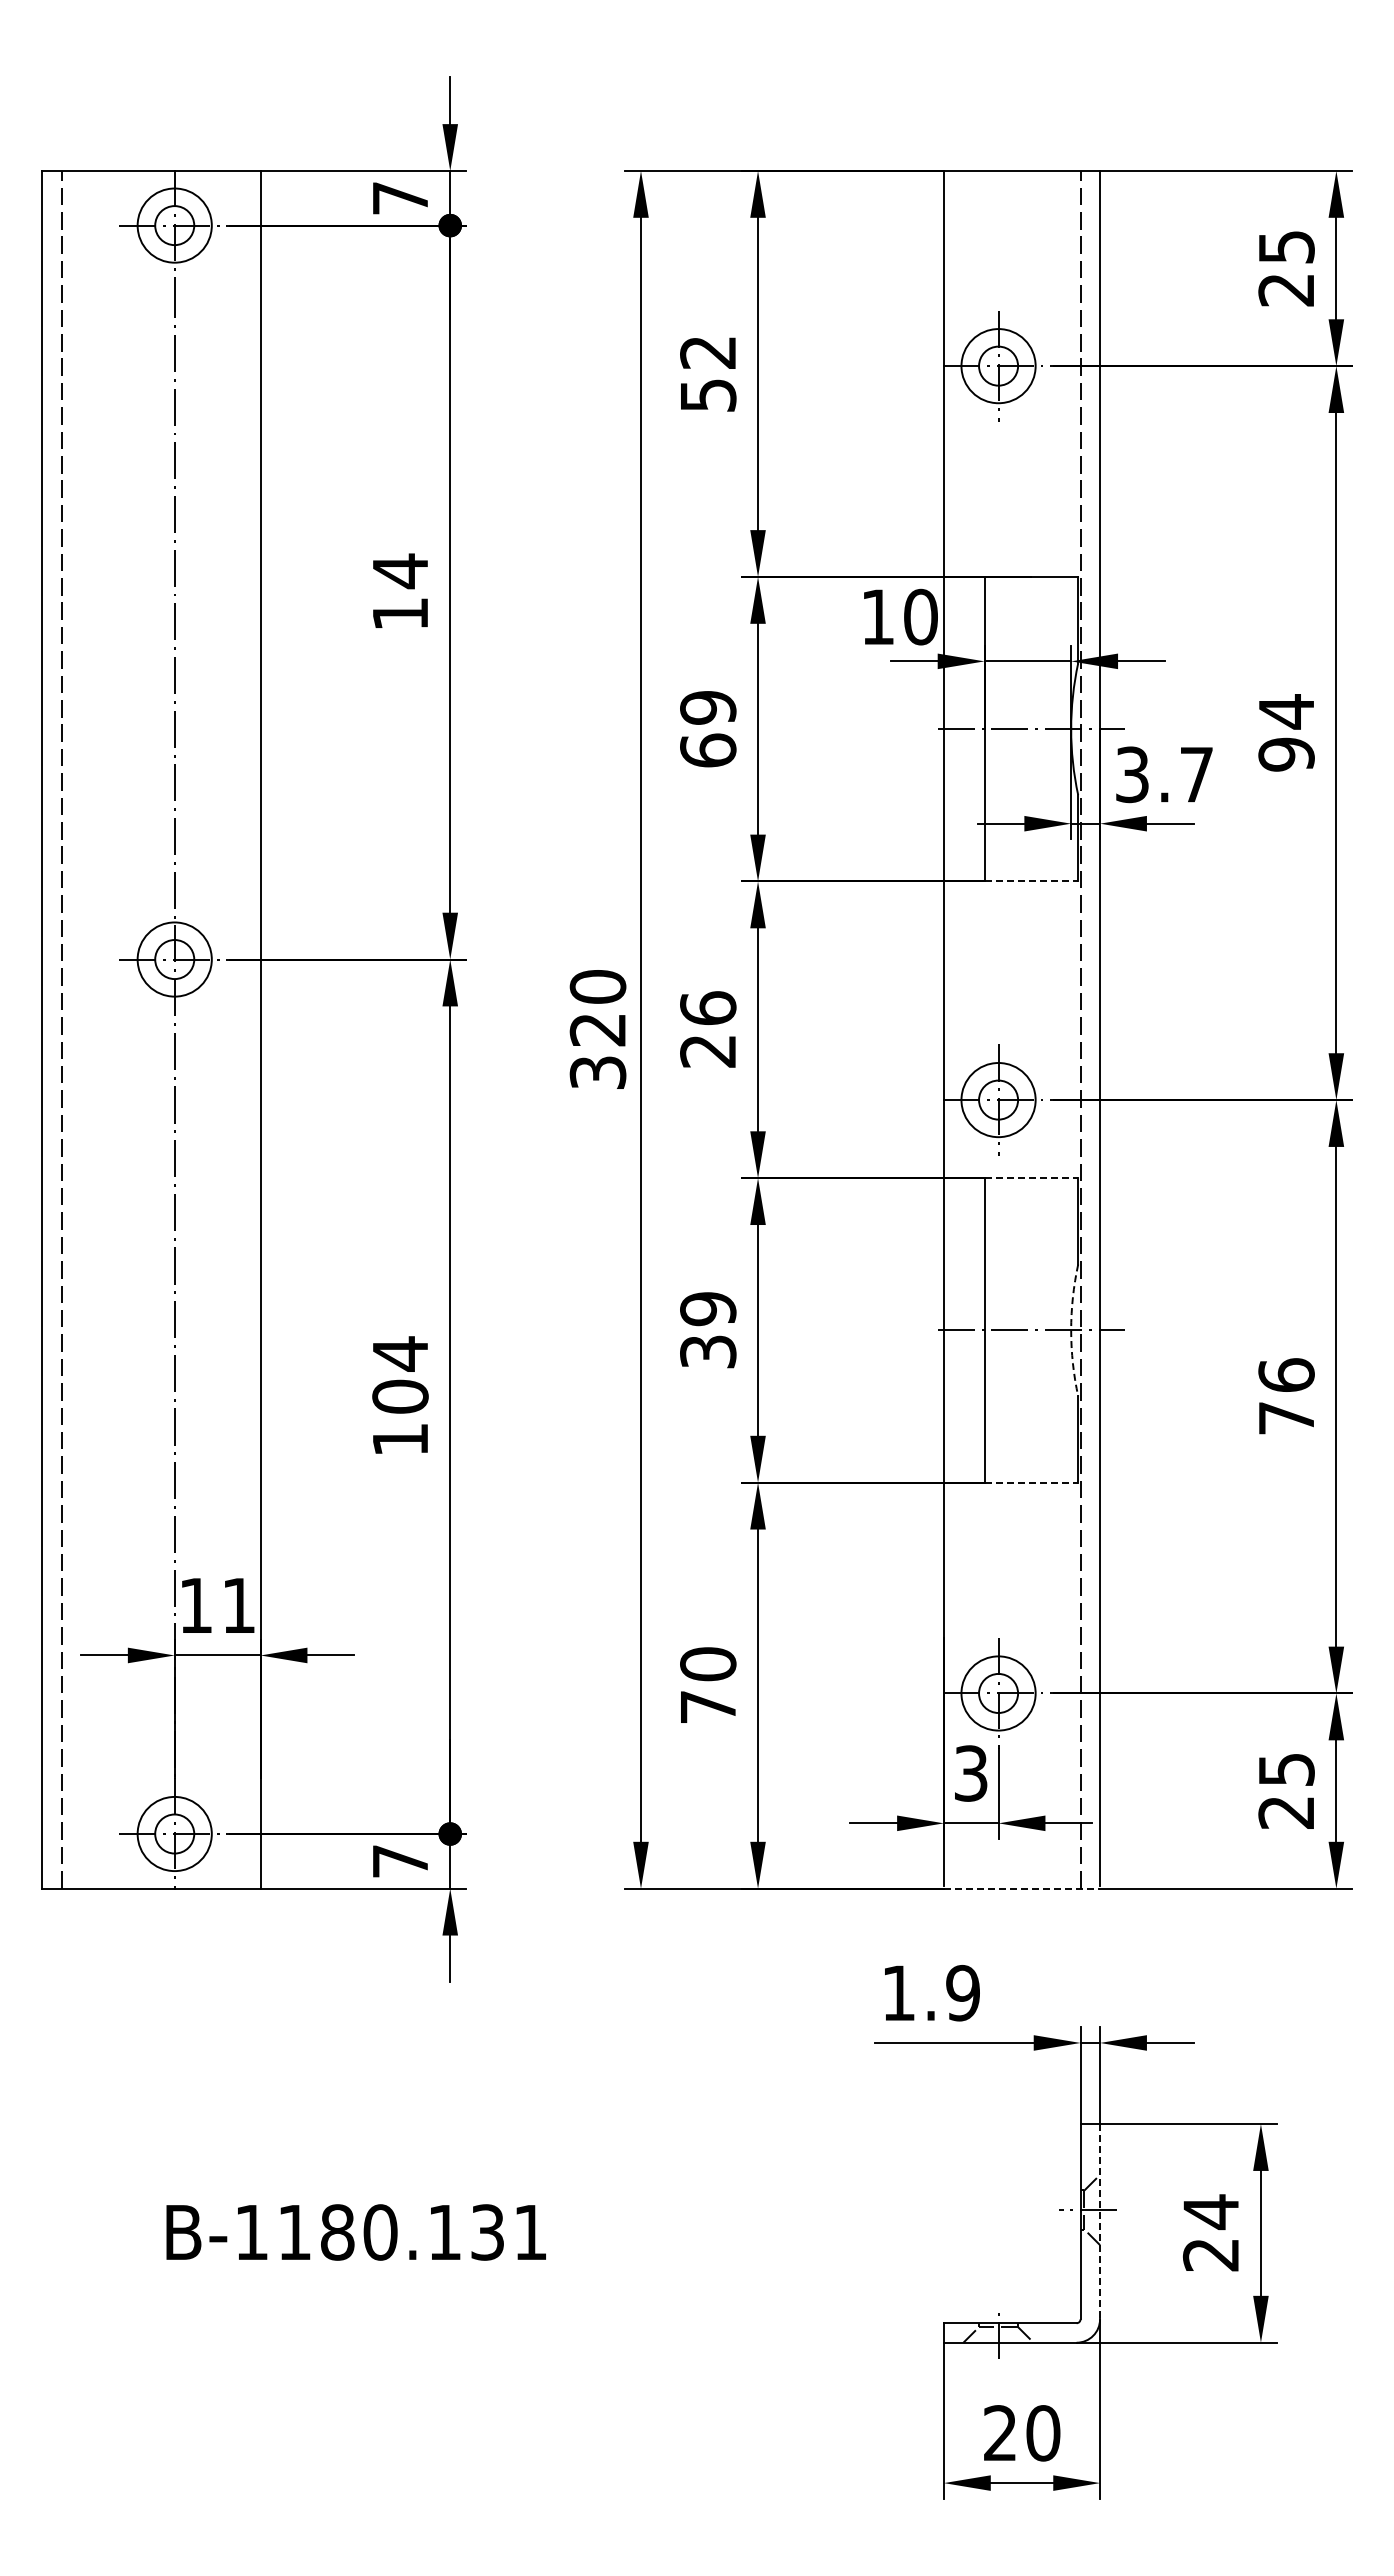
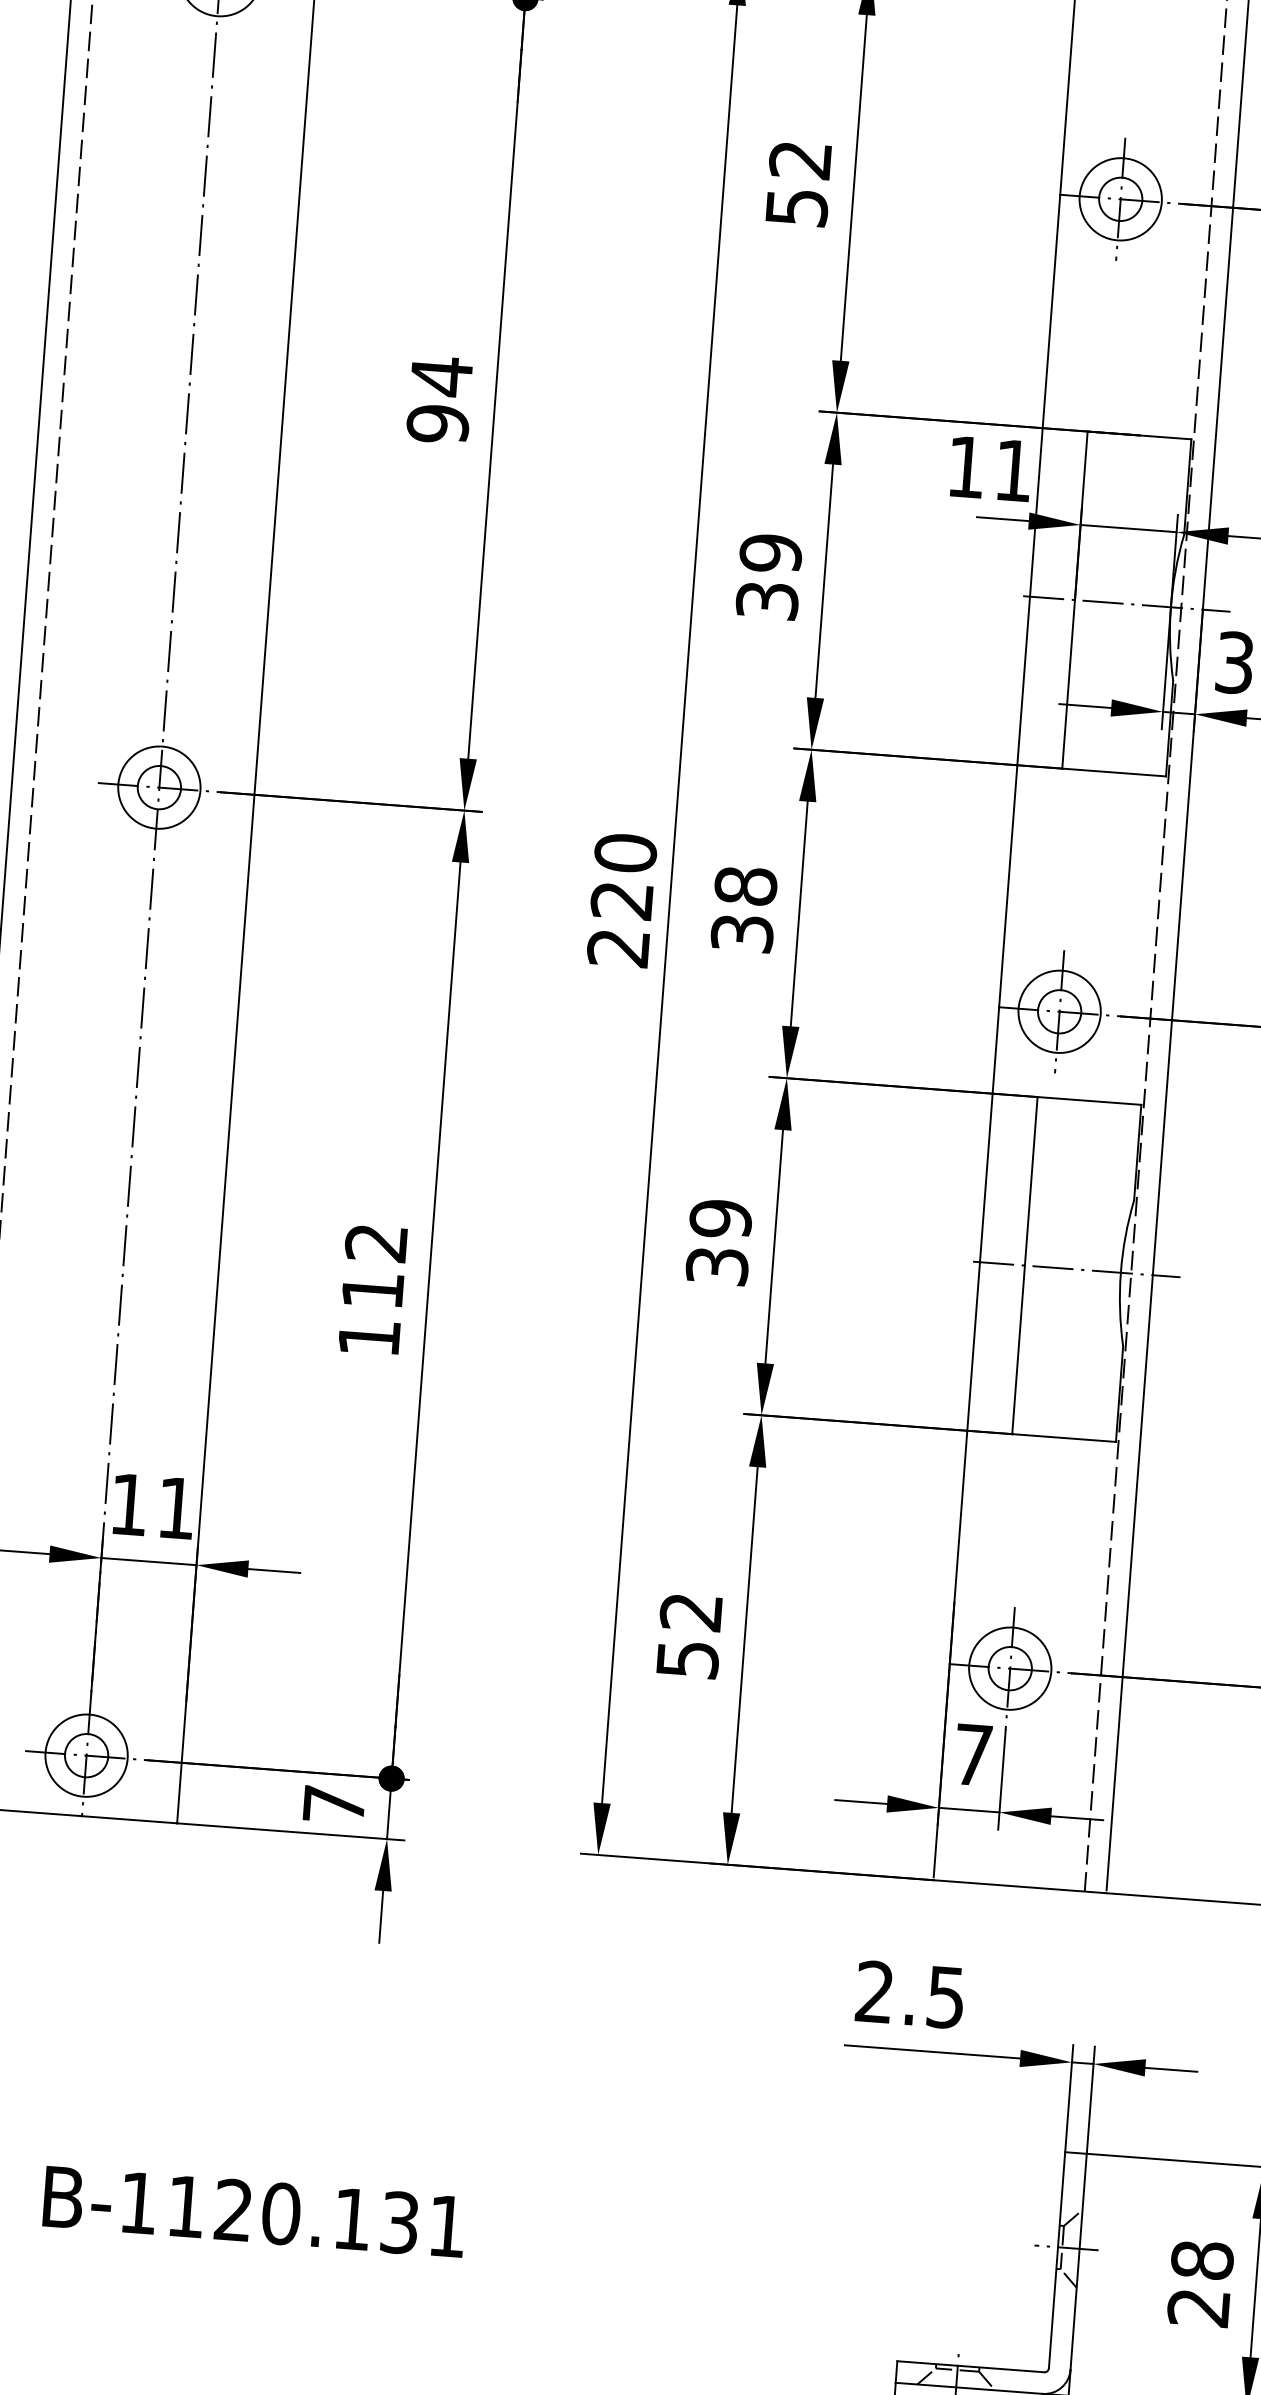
text: (400, 614) -> (438, 424), 14 -> 94
text: (920, 616) -> (1013, 469), 10 -> 11
text: (708, 750) -> (767, 600), 69 -> 39
line: (1031, 881) -> (1114, 772), dashed -> solid
text: (708, 1029) -> (744, 909), 26 -> 38
text: (597, 1072) -> (617, 947), 320 -> 220
line: (1031, 1178) -> (1089, 1101), dashed -> solid
arc: (1071, 1330) -> (1121, 1272), dashed -> solid
text: (400, 1374) -> (374, 1265), 104 -> 112
line: (1031, 1482) -> (1064, 1437), dashed -> solid
text: (708, 1685) -> (689, 1635), 70 -> 52
text: (971, 1773) -> (973, 1754), 3 -> 7
line: (1022, 1888) -> (1020, 1886), dashed -> solid
text: (930, 1992) -> (910, 1994), 1.9 -> 2.5
text: (1210, 2212) -> (1201, 2260), 24 -> 28
line: (1100, 2221) -> (1079, 2261), dashed -> solid
text: (337, 2232) -> (233, 2210), B-1180.131 -> B-1120.131

